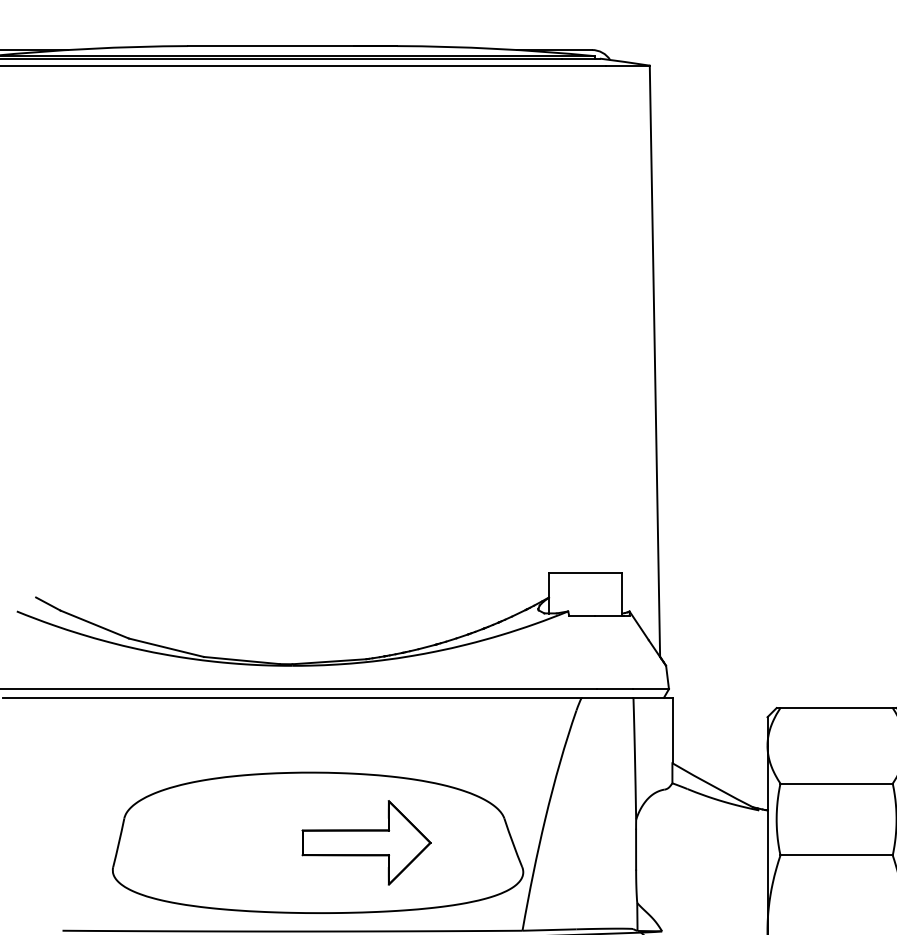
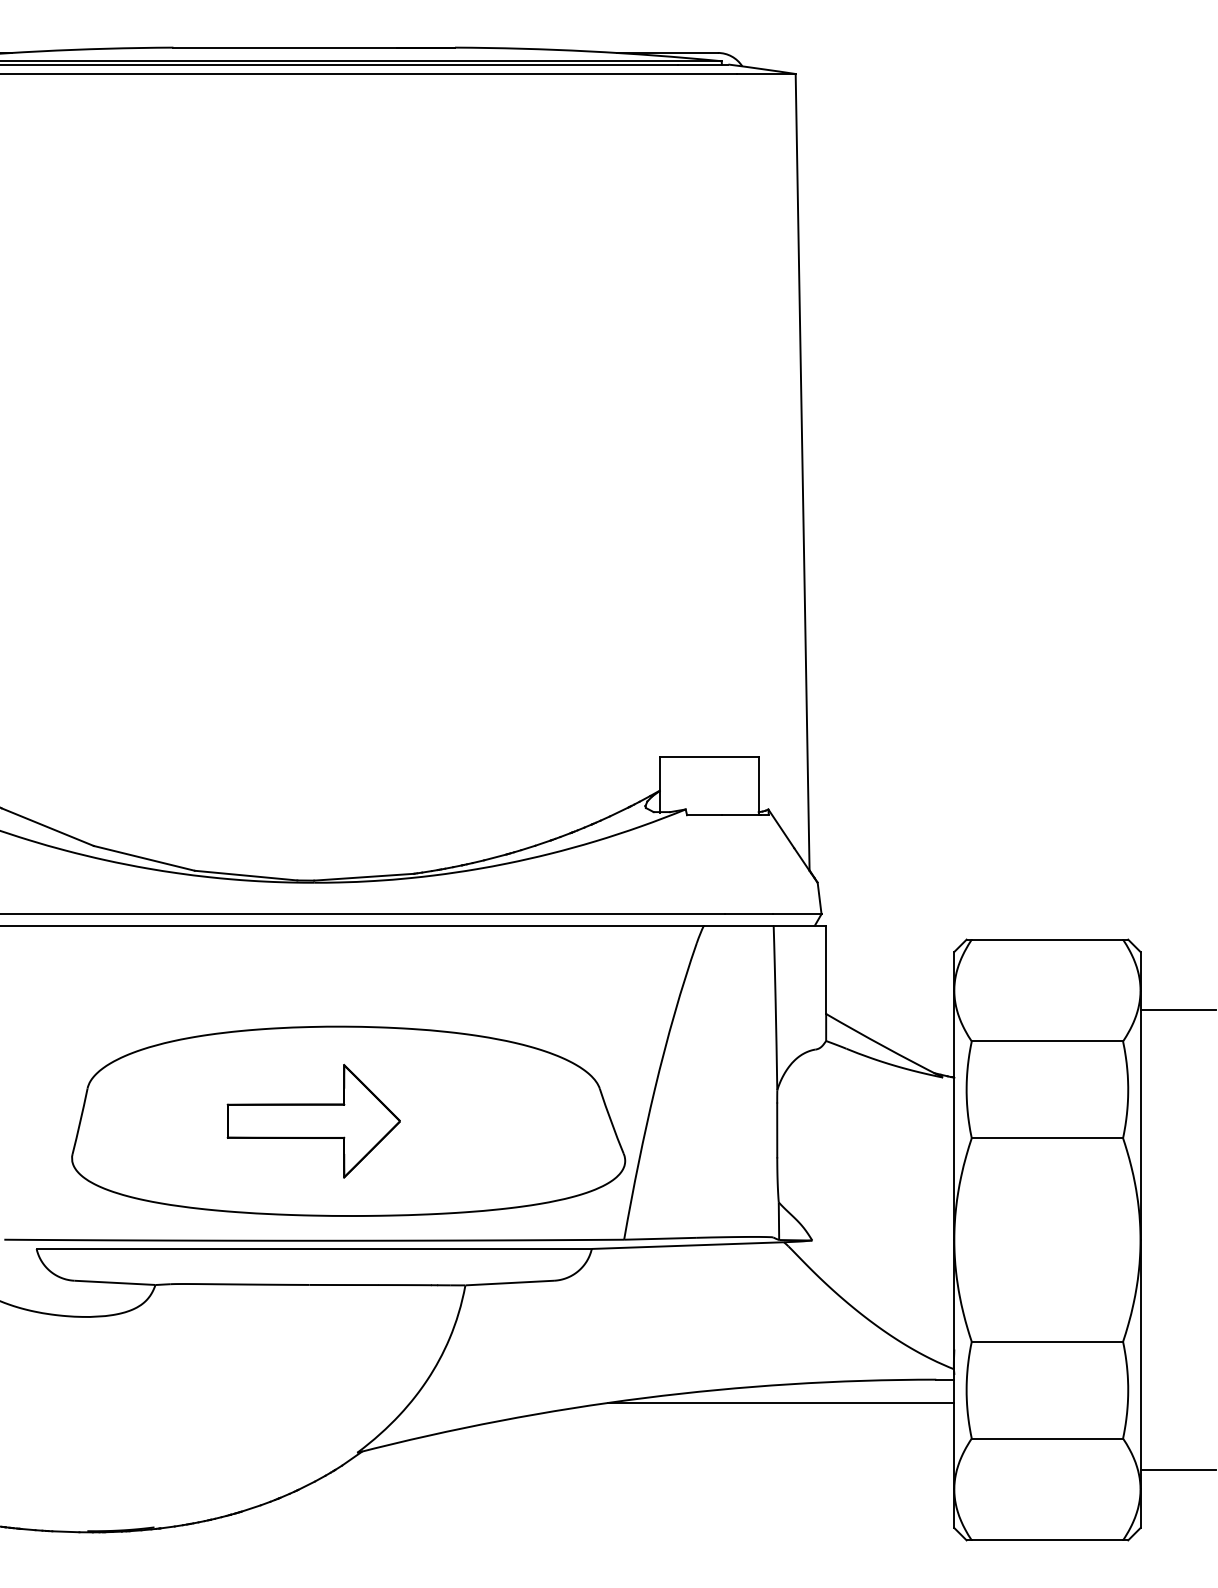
part: (366, 843) -> (313, 1121), moved

